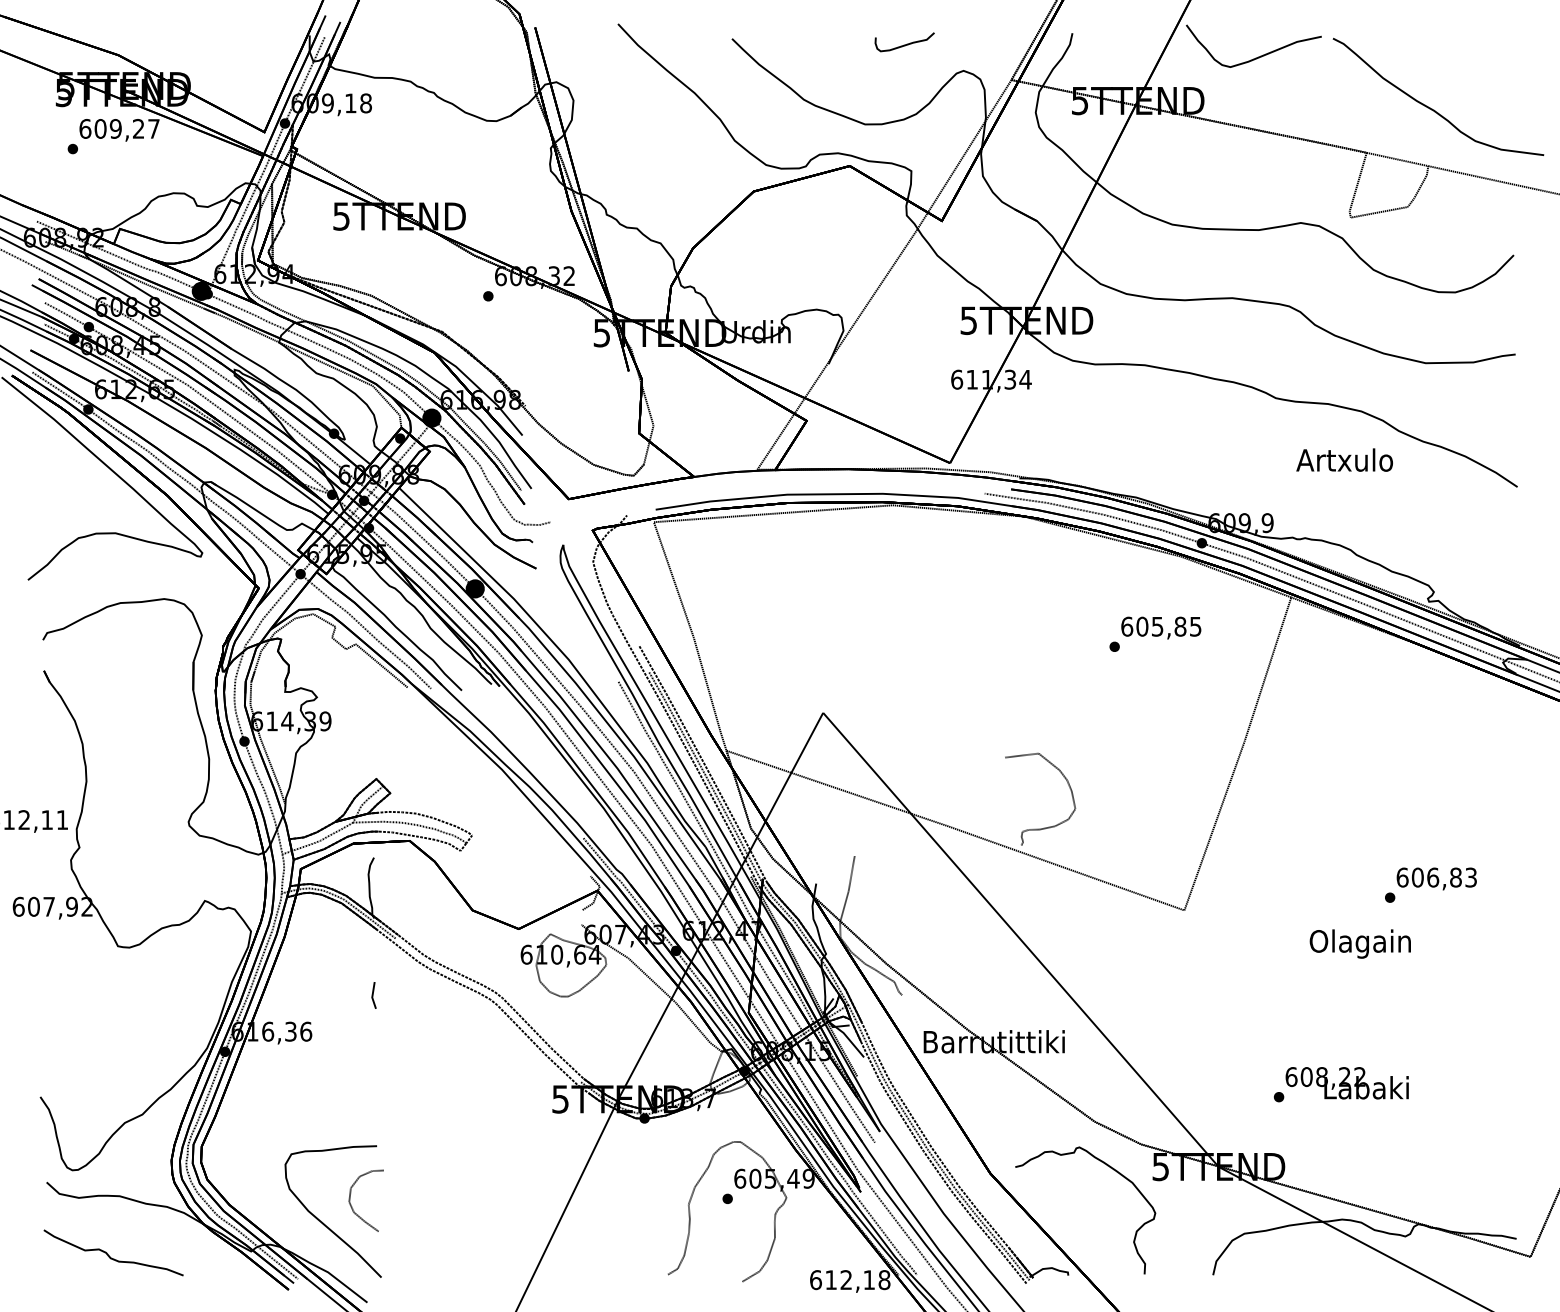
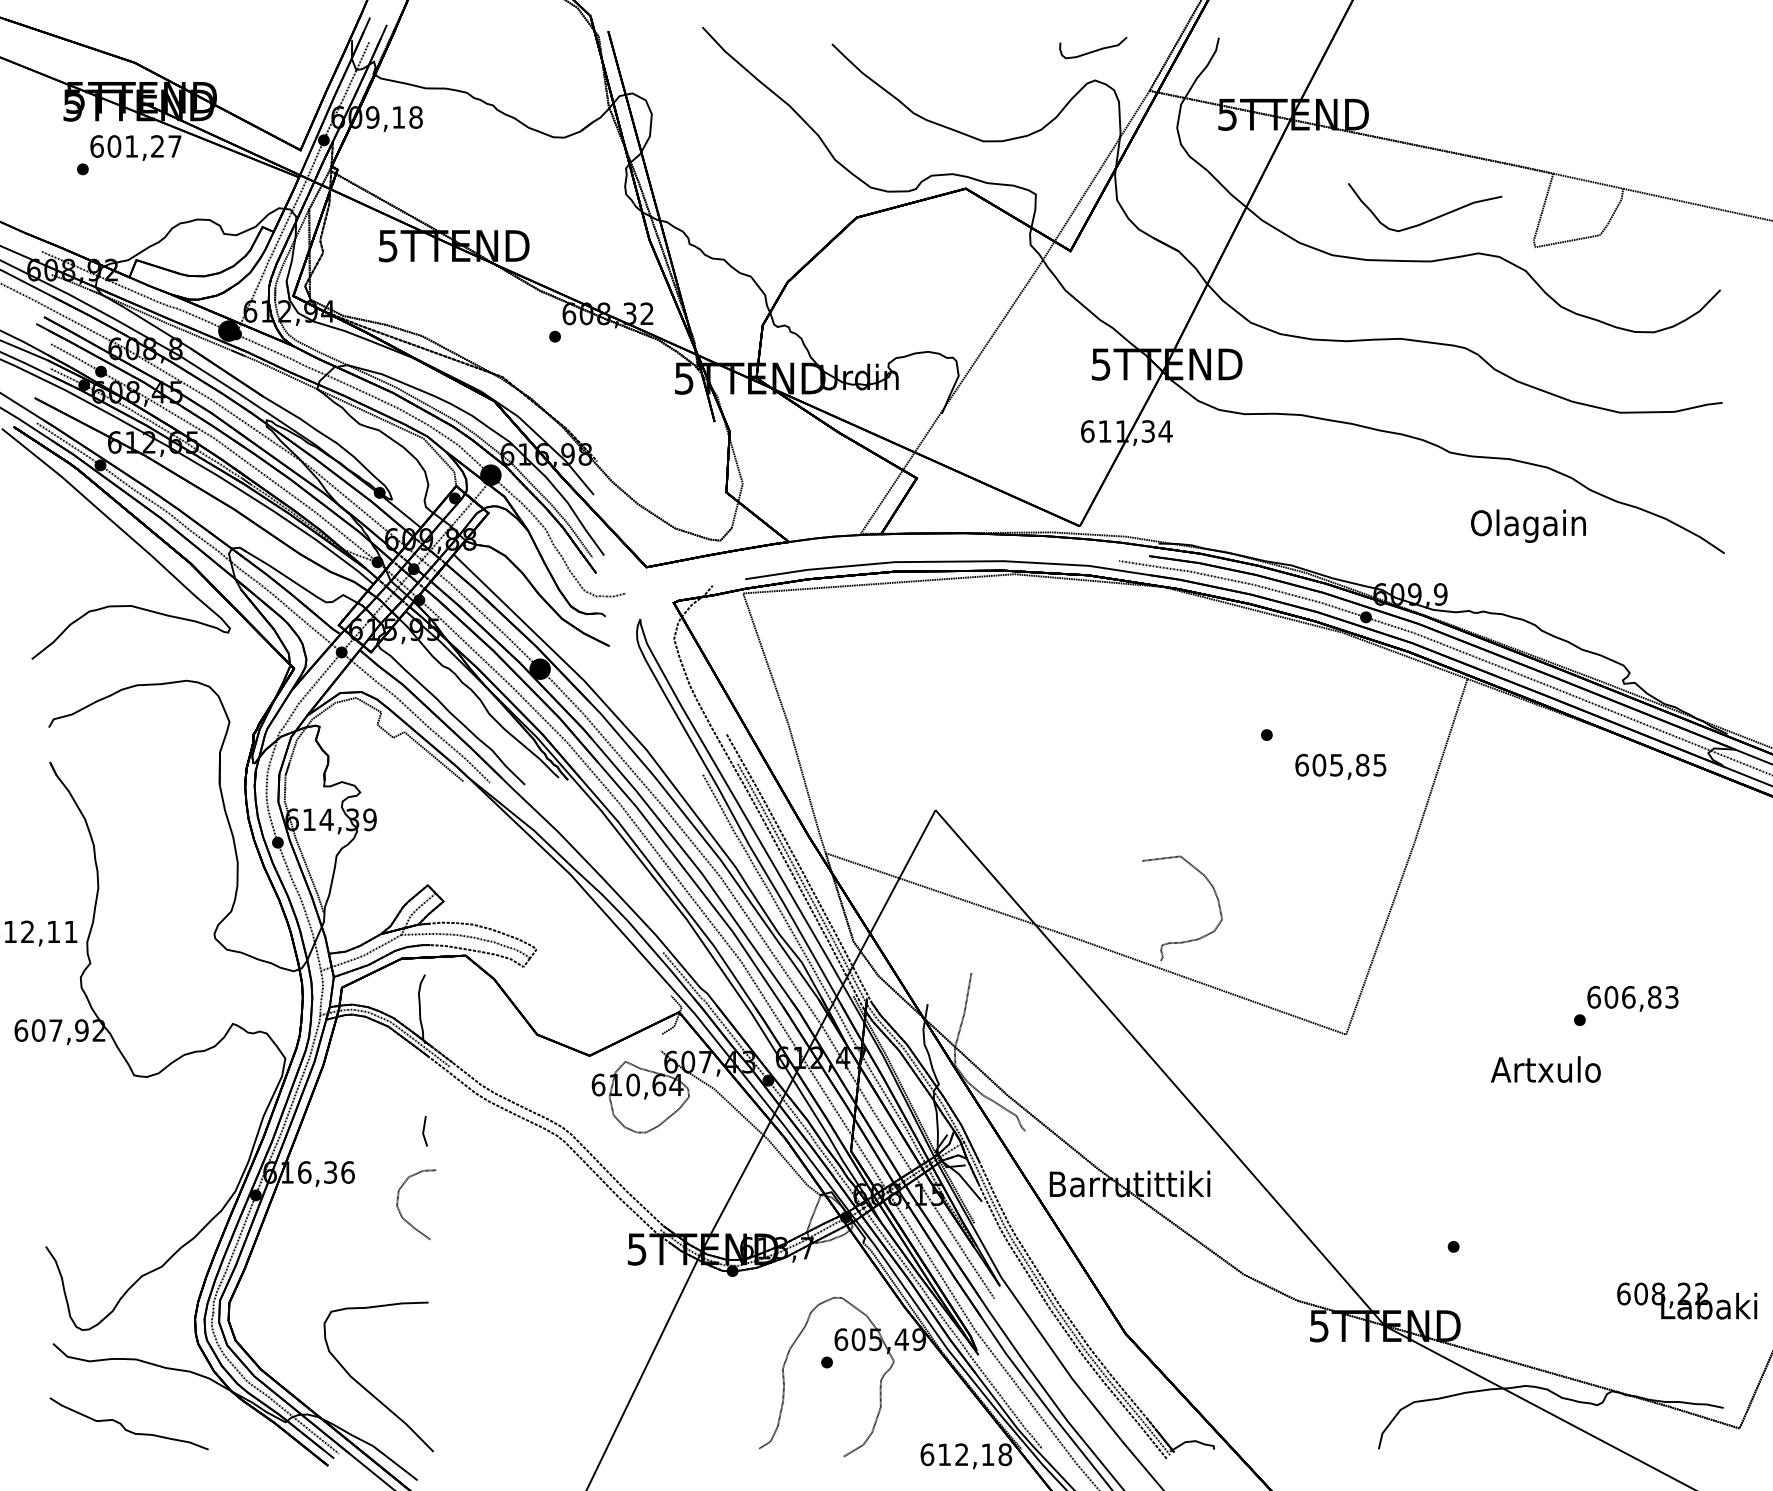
curve: (904, 44) -> (1093, 50), moved
curve: (1257, 56) -> (1429, 219), moved
curve: (1431, 107) -> (1626, 122), removed
text: (115, 128) -> (131, 146), 609,27 -> 601,27
text: (1344, 462) -> (1528, 525), Artxulo -> Olagain
text: (1160, 627) -> (1340, 766), moved
text: (1359, 943) -> (1545, 1072), Olagain -> Artxulo
text: (1347, 1082) -> (1687, 1300), moved
curve: (1112, 1169) -> (1264, 1329), removed
curve: (351, 1204) -> (399, 1208), moved

